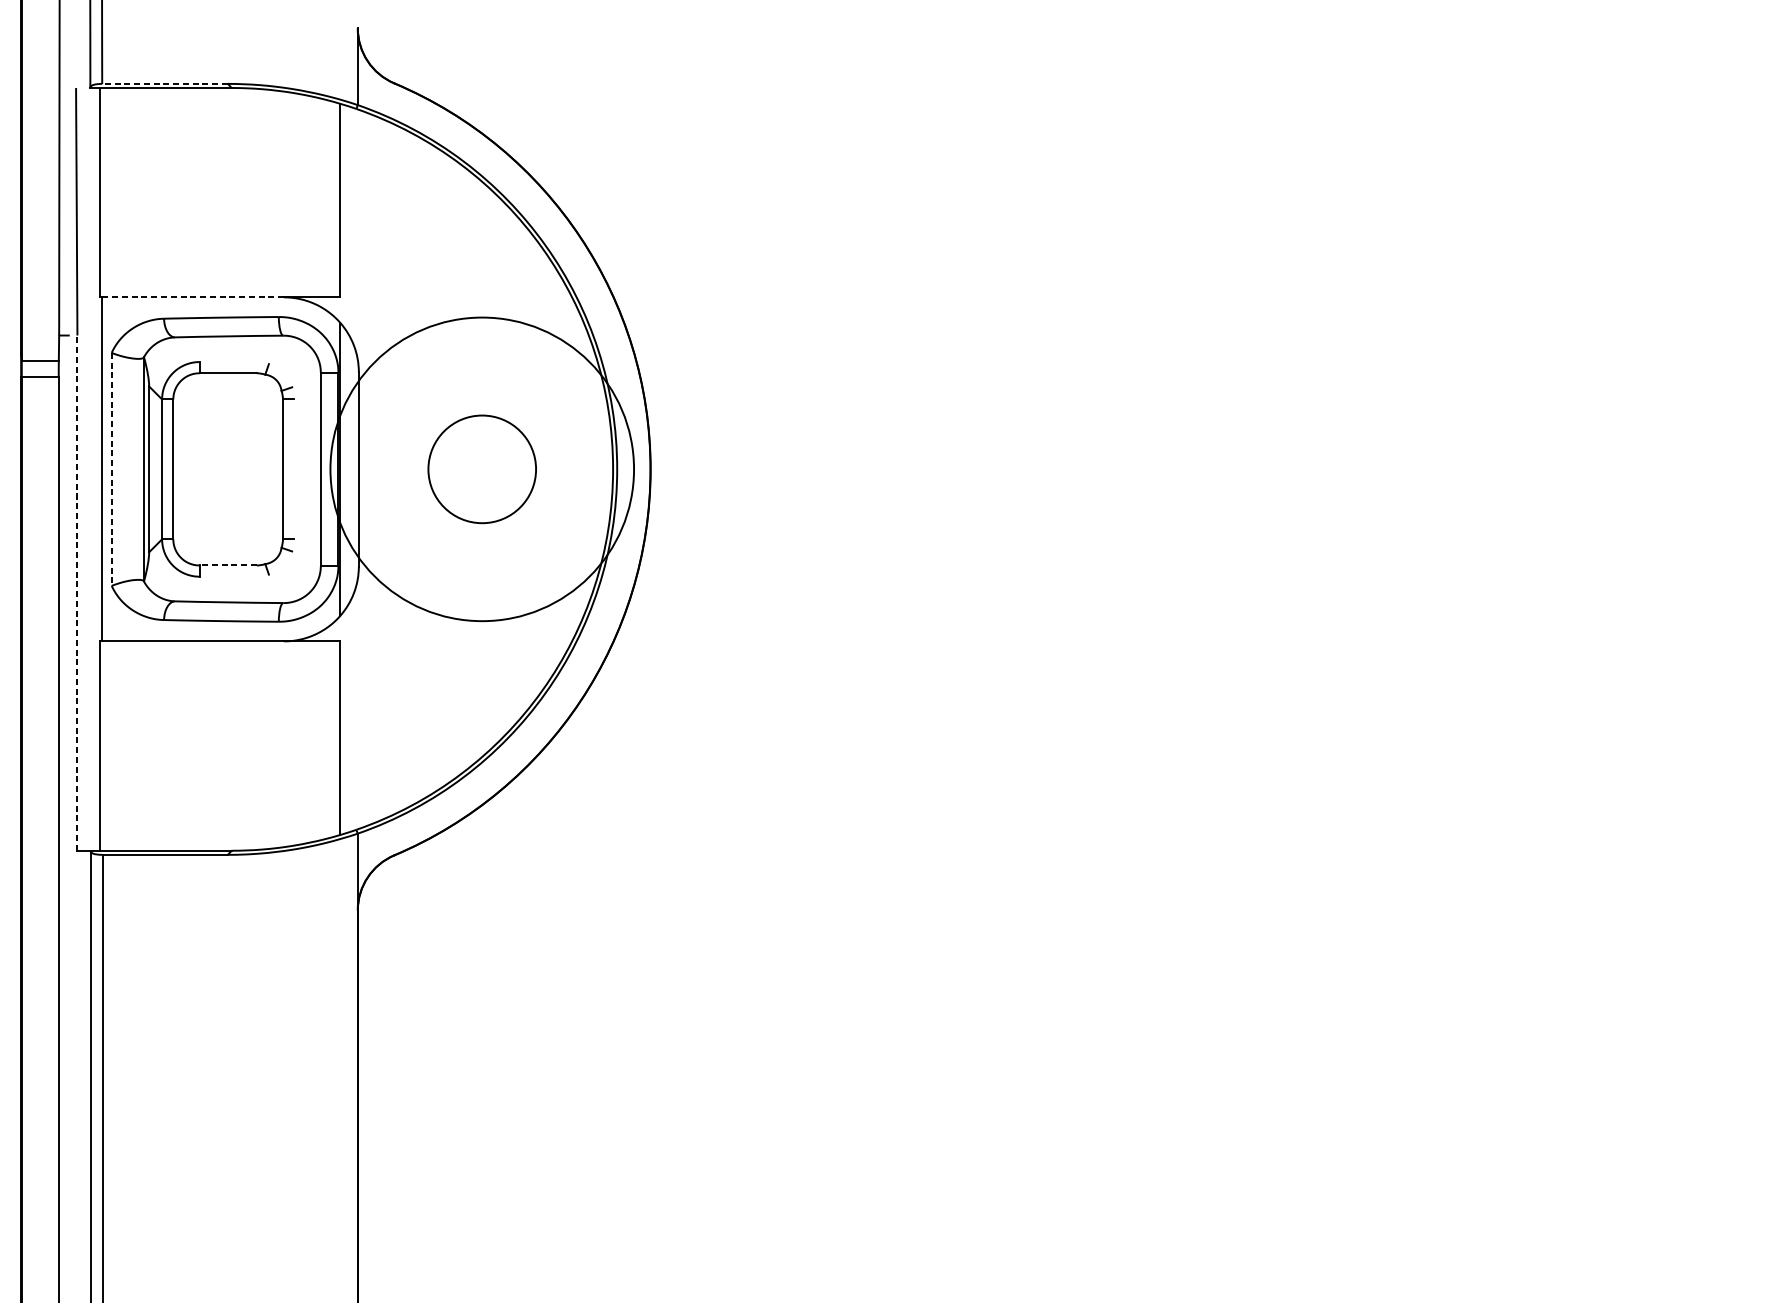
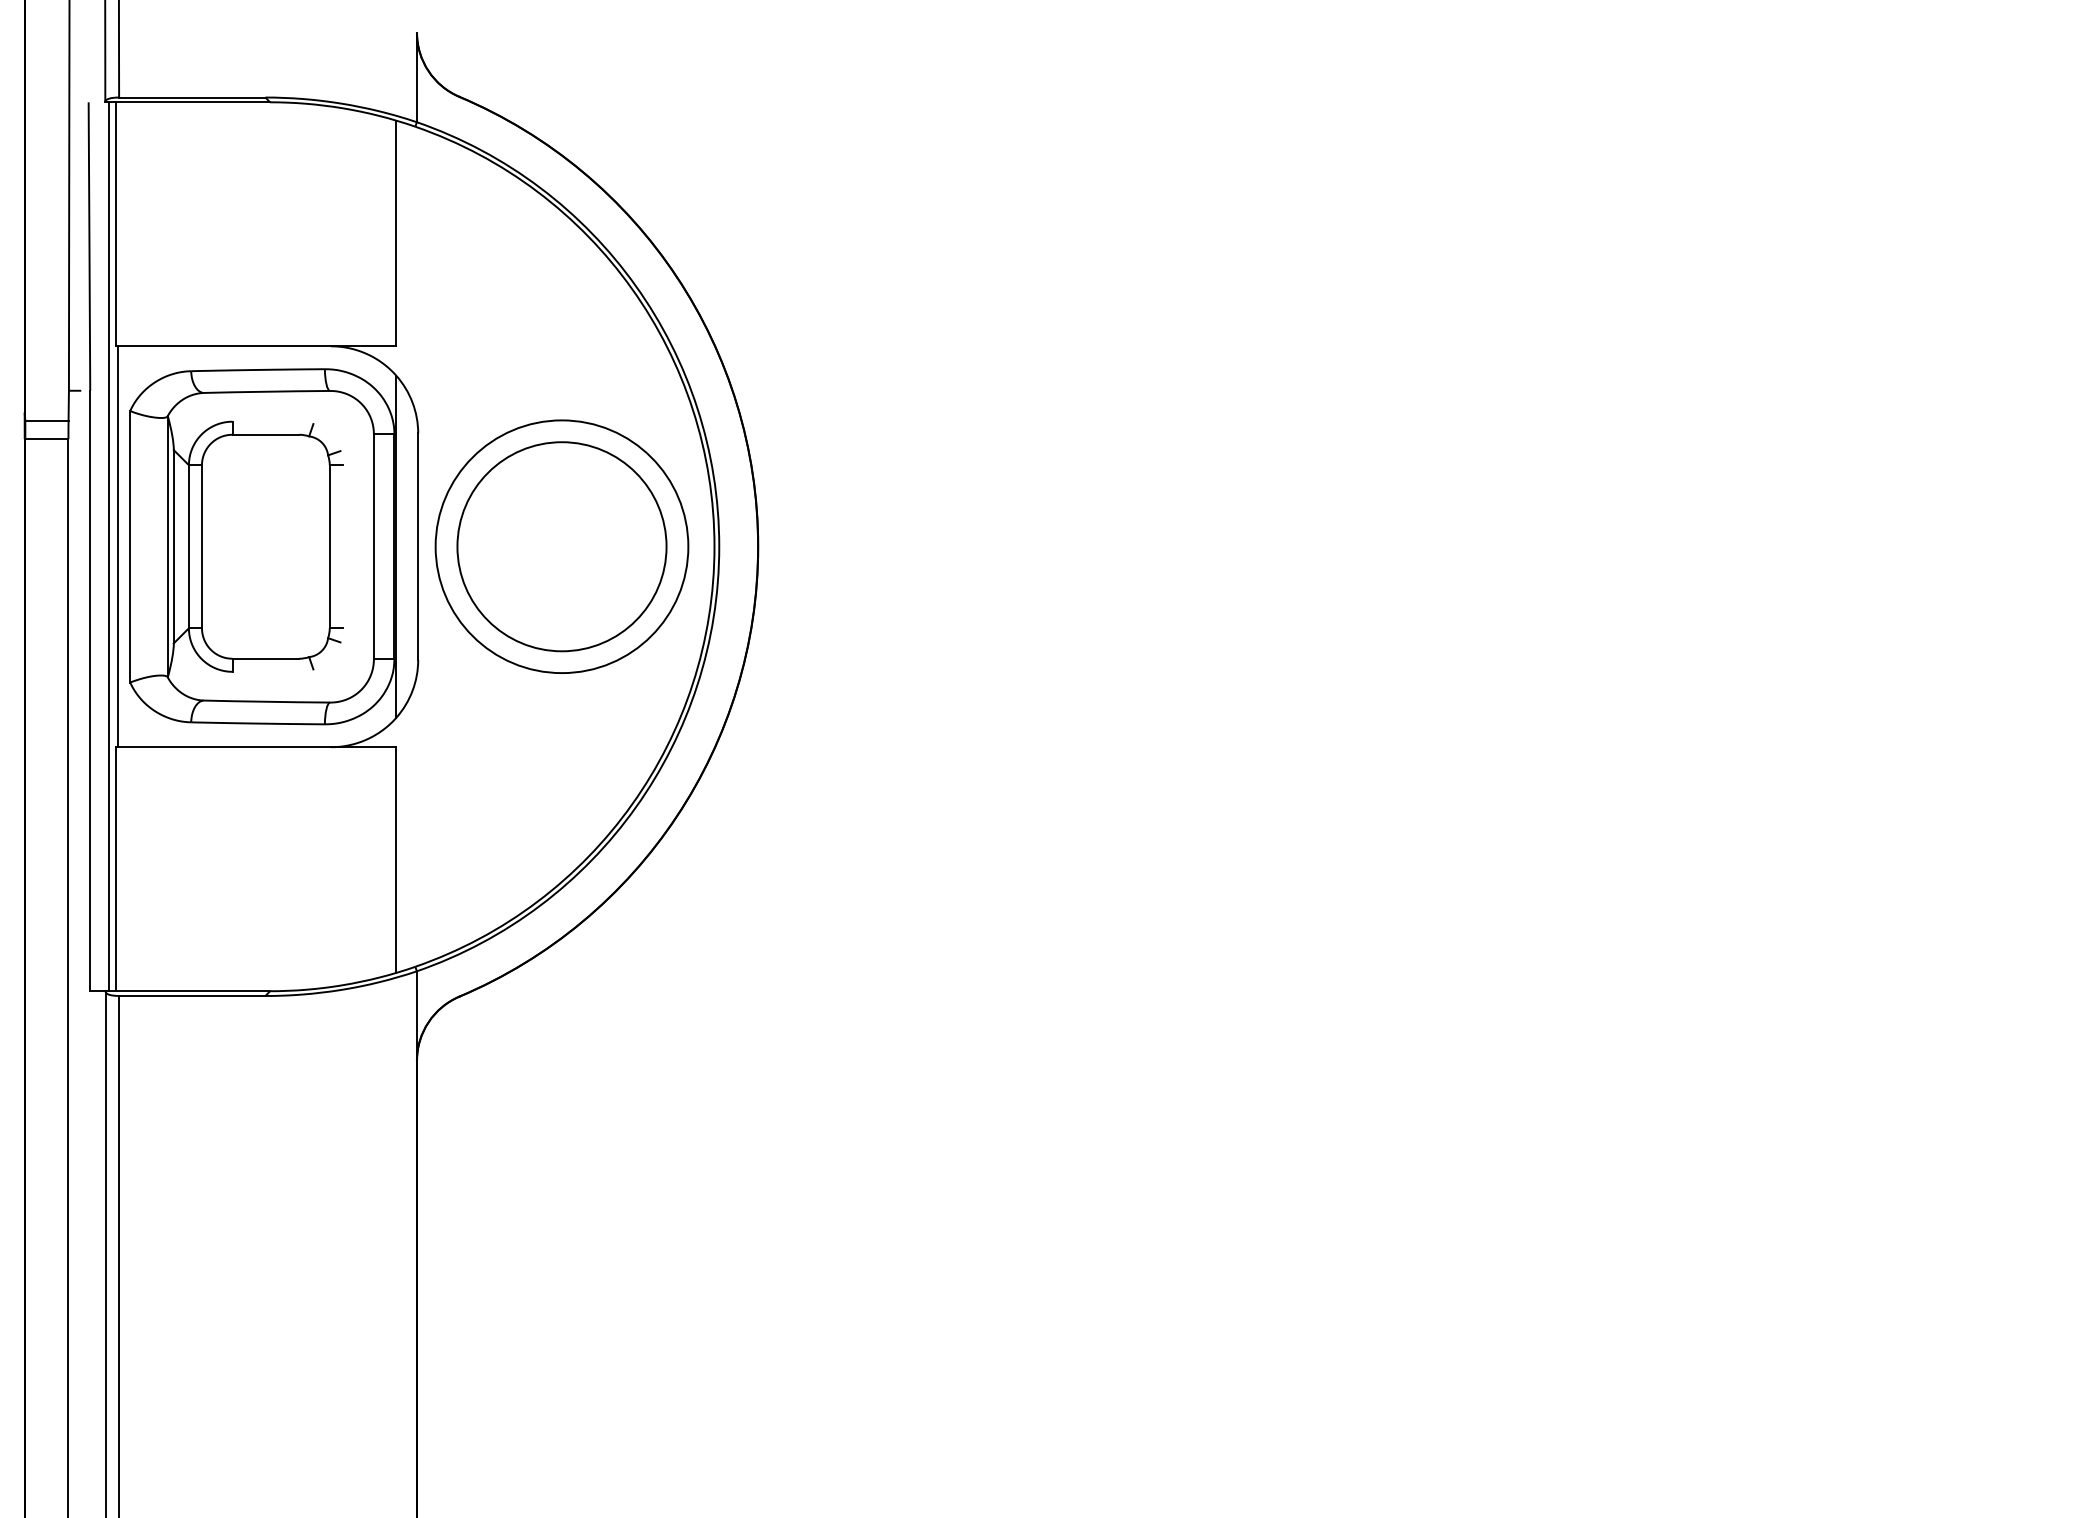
line: (164, 83) -> (191, 97), dashed -> solid
line: (192, 297) -> (224, 346), dashed -> solid
line: (93, 469) -> (108, 546), added
line: (111, 469) -> (130, 546), dashed -> solid
circle: (481, 469) -> (561, 546), size x0.71
circle: (481, 469) -> (561, 546), size x1.67
line: (227, 565) -> (265, 658), dashed -> solid
line: (77, 592) -> (90, 690), dashed -> solid

